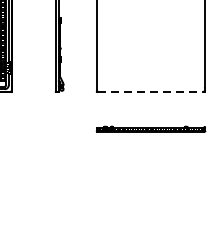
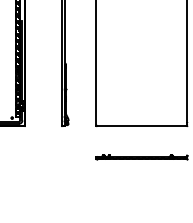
line: (150, 92) -> (141, 126), dashed -> solid

